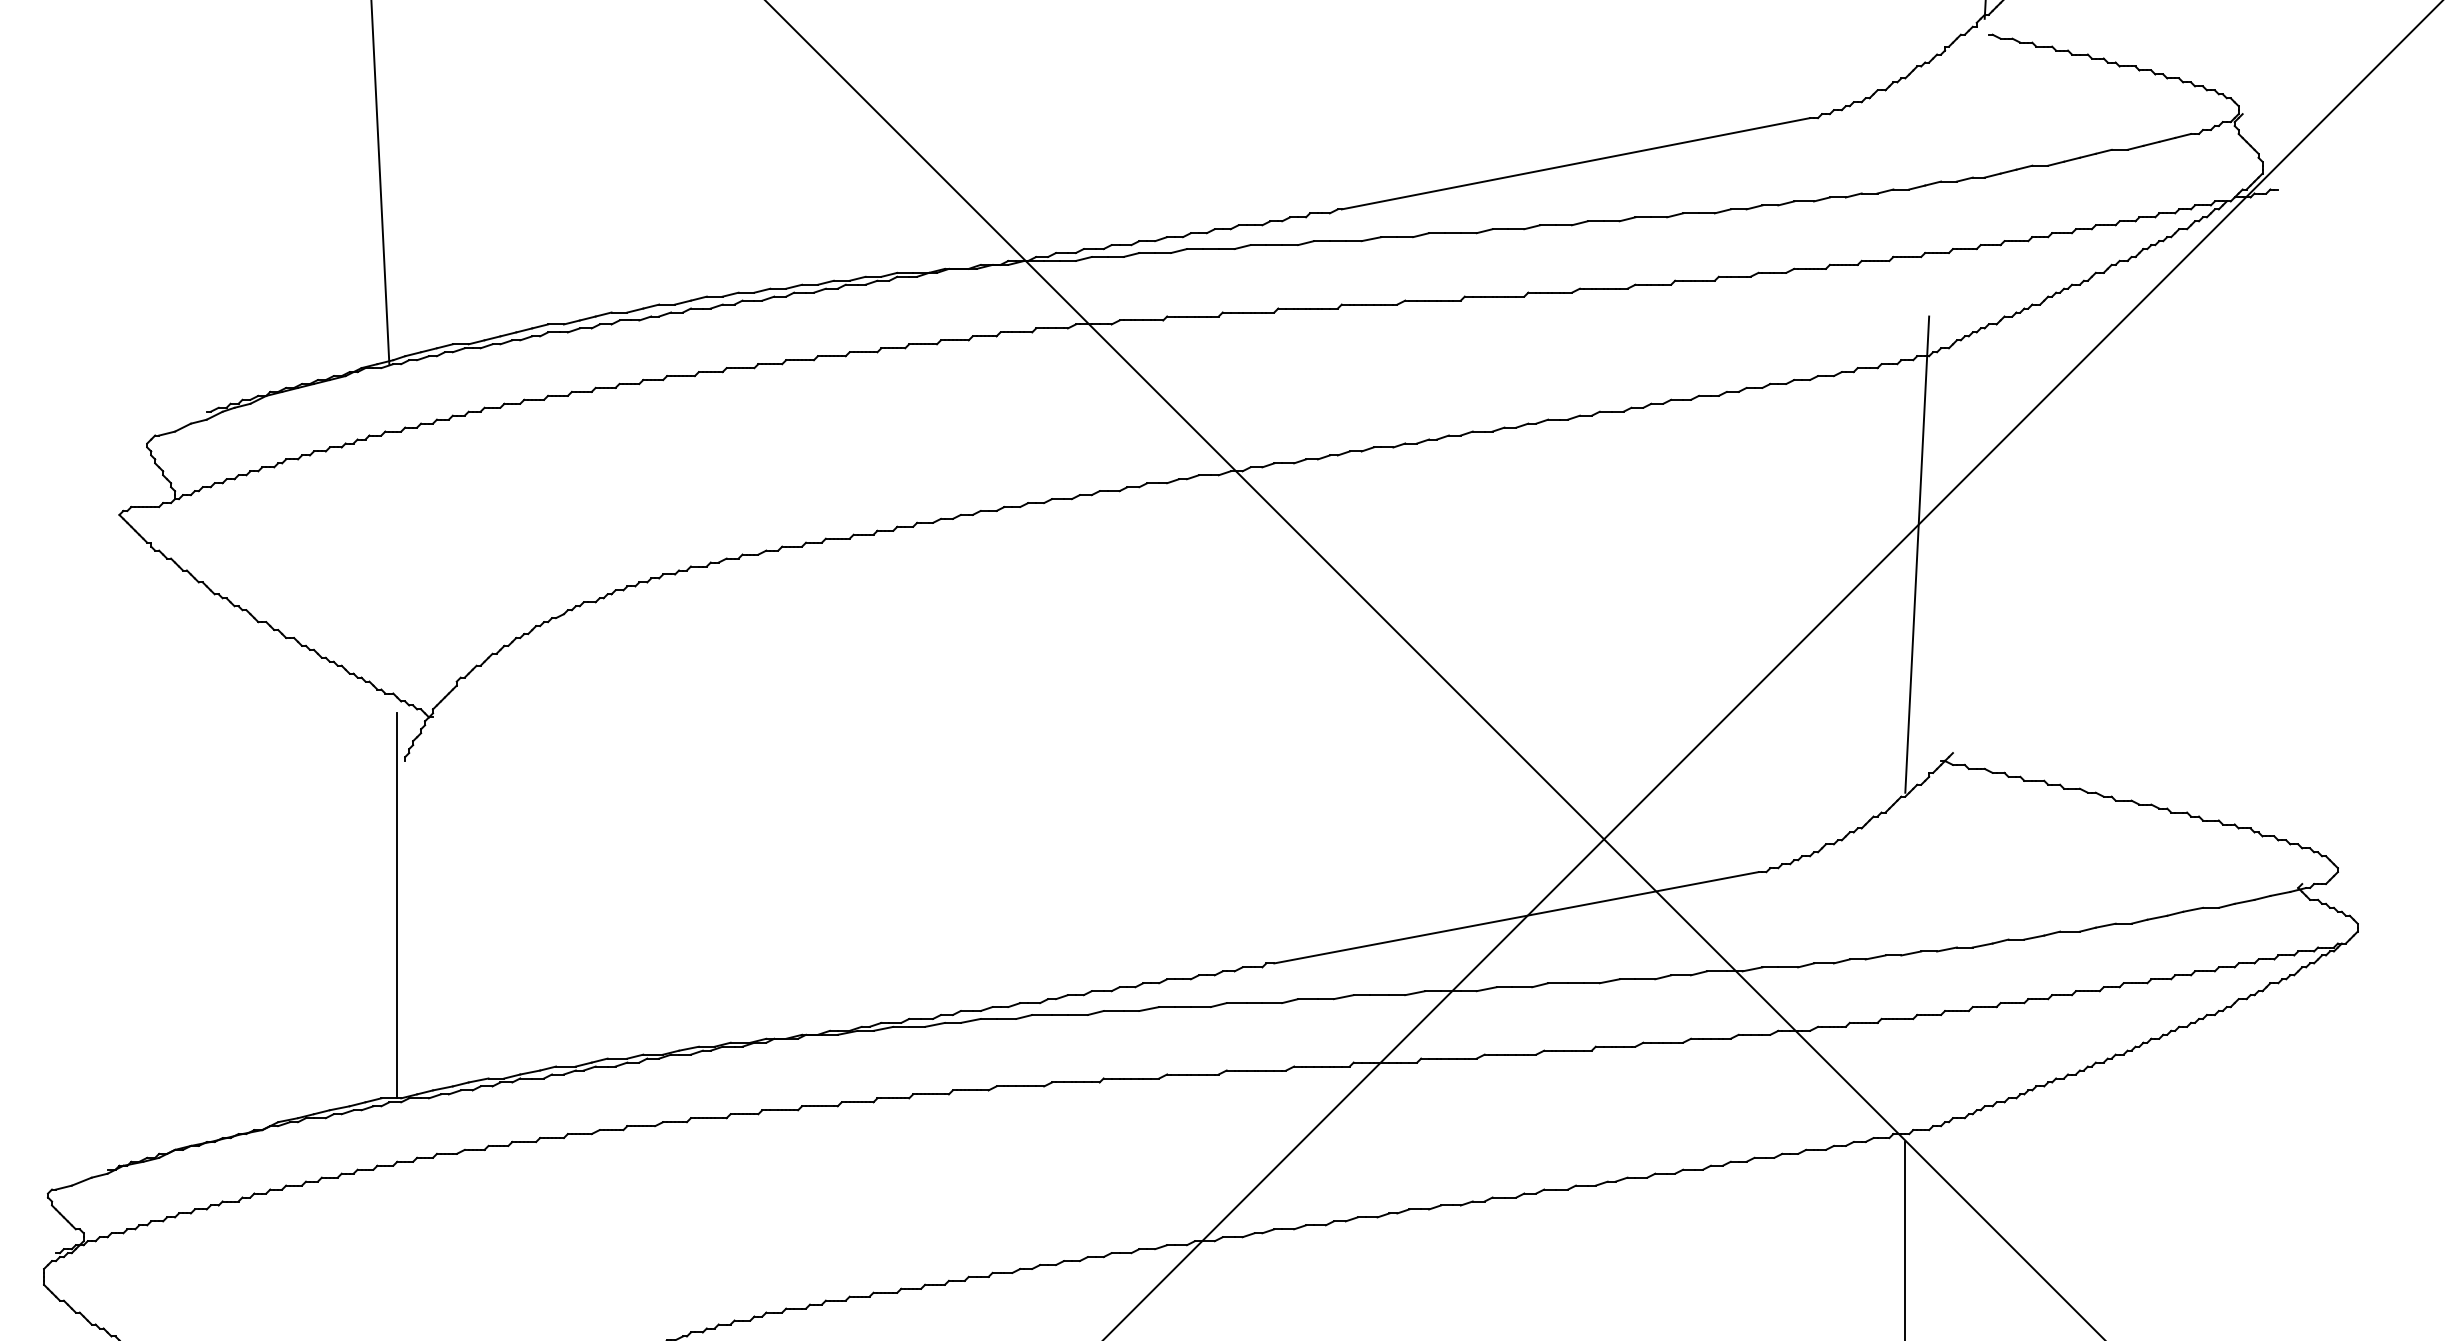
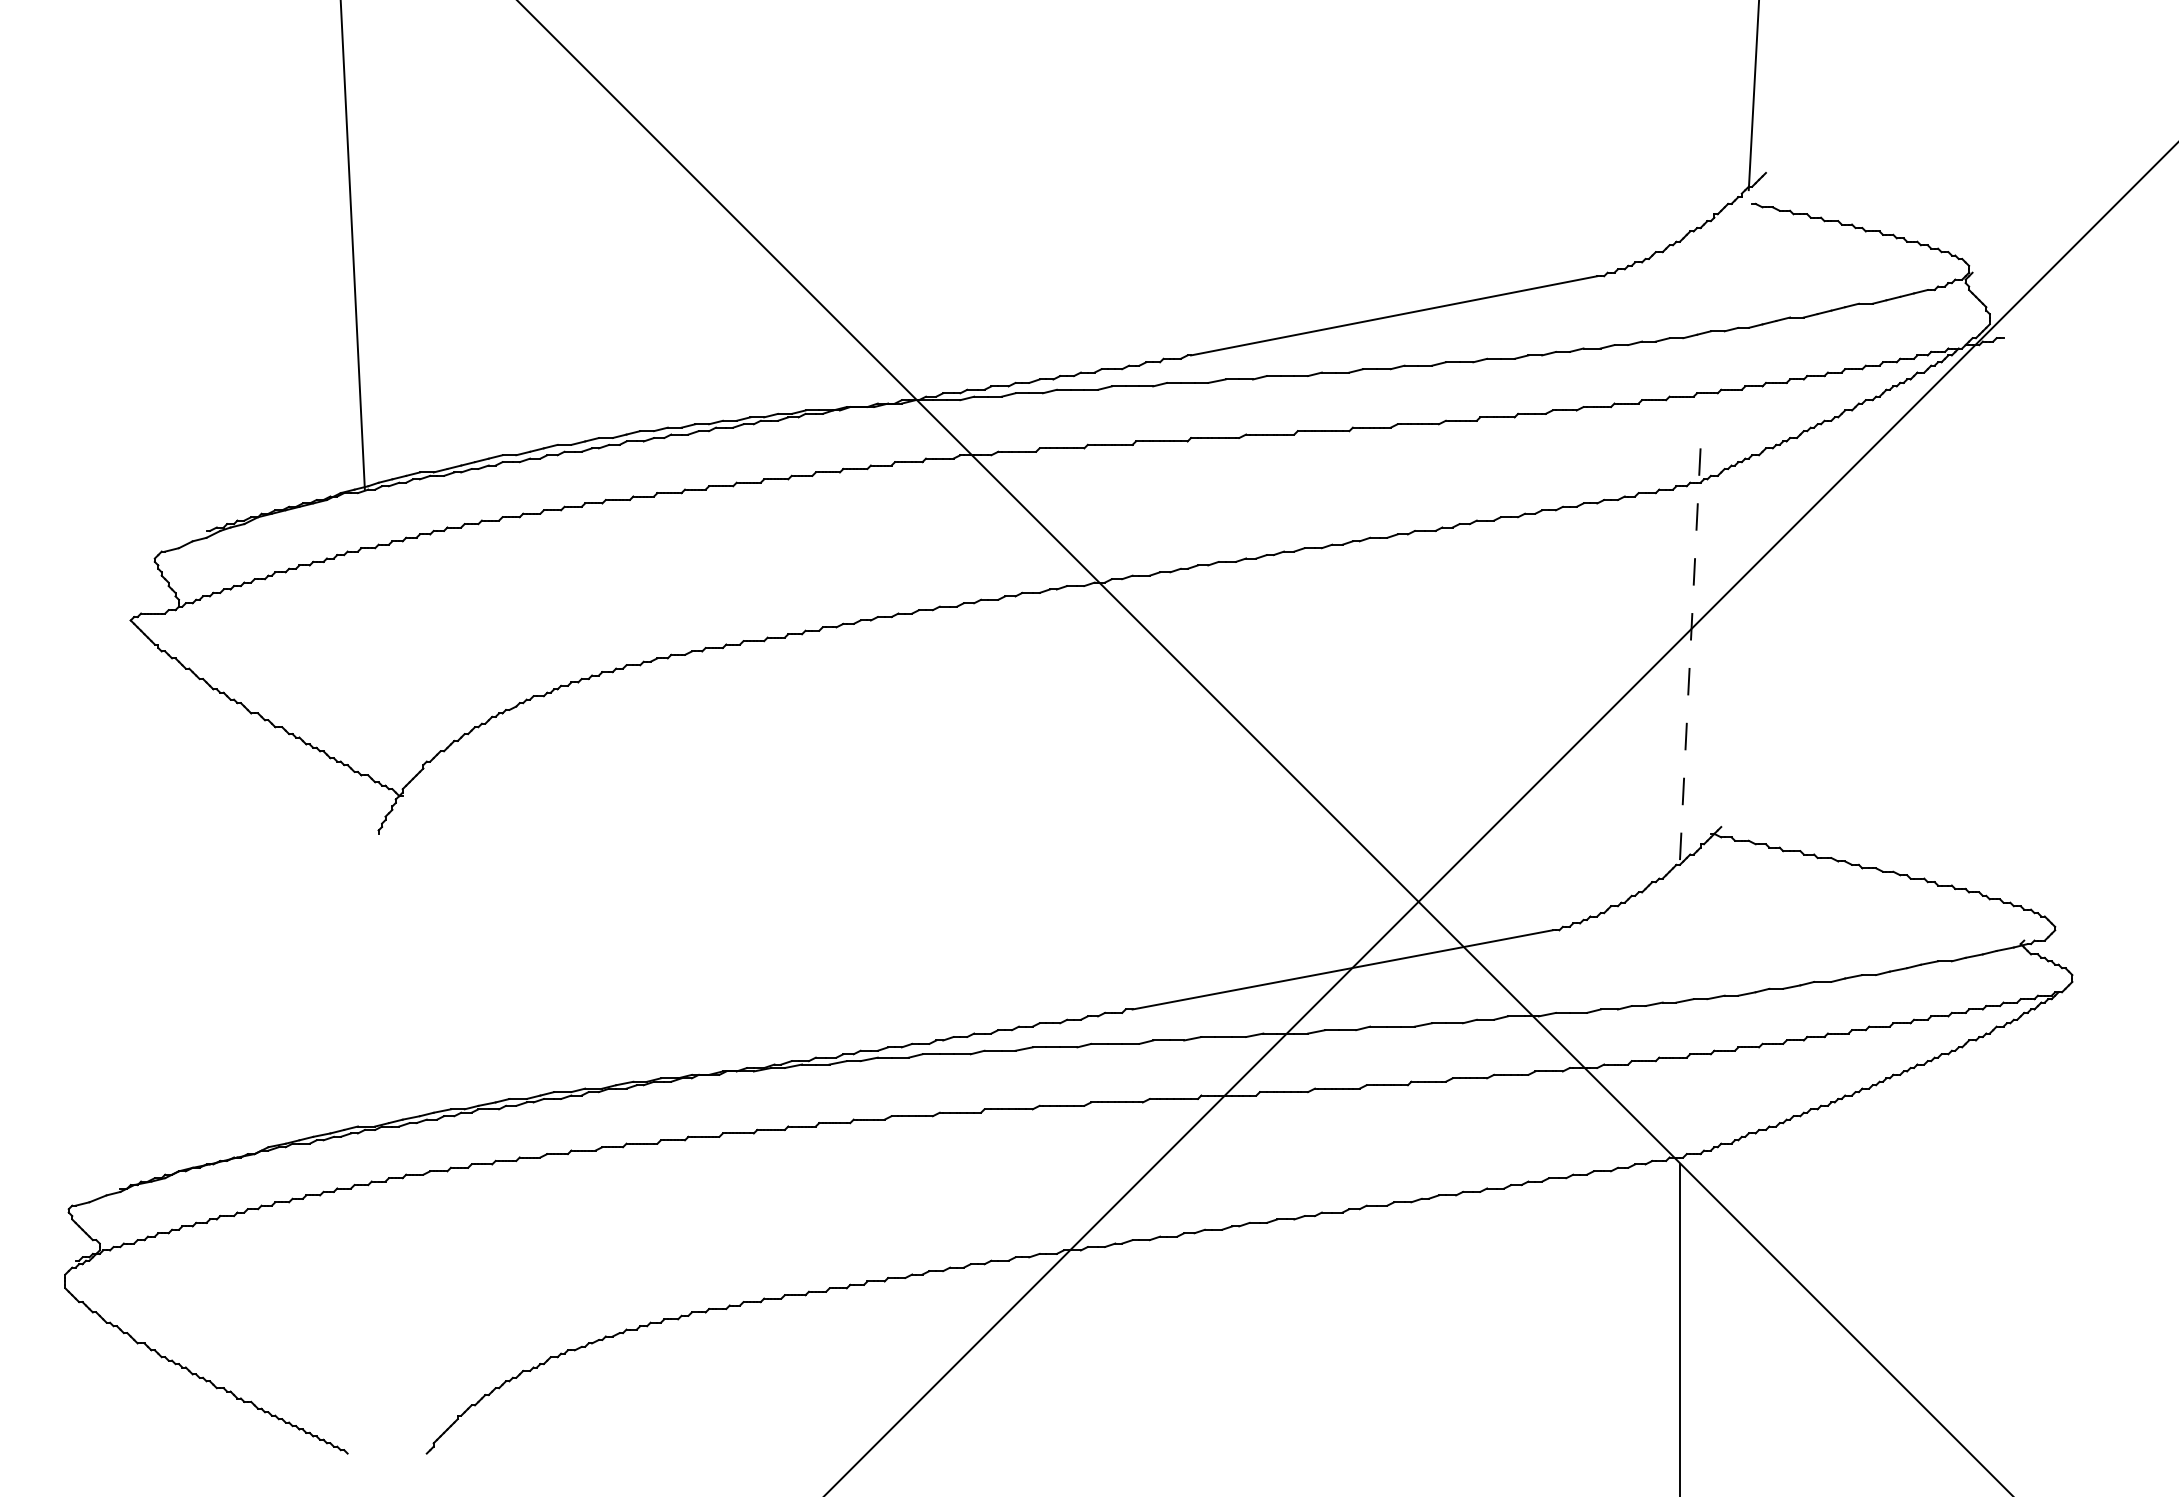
line: (1917, 554) -> (1690, 654), solid -> dashed
line: (396, 905) -> (371, 959), removed

